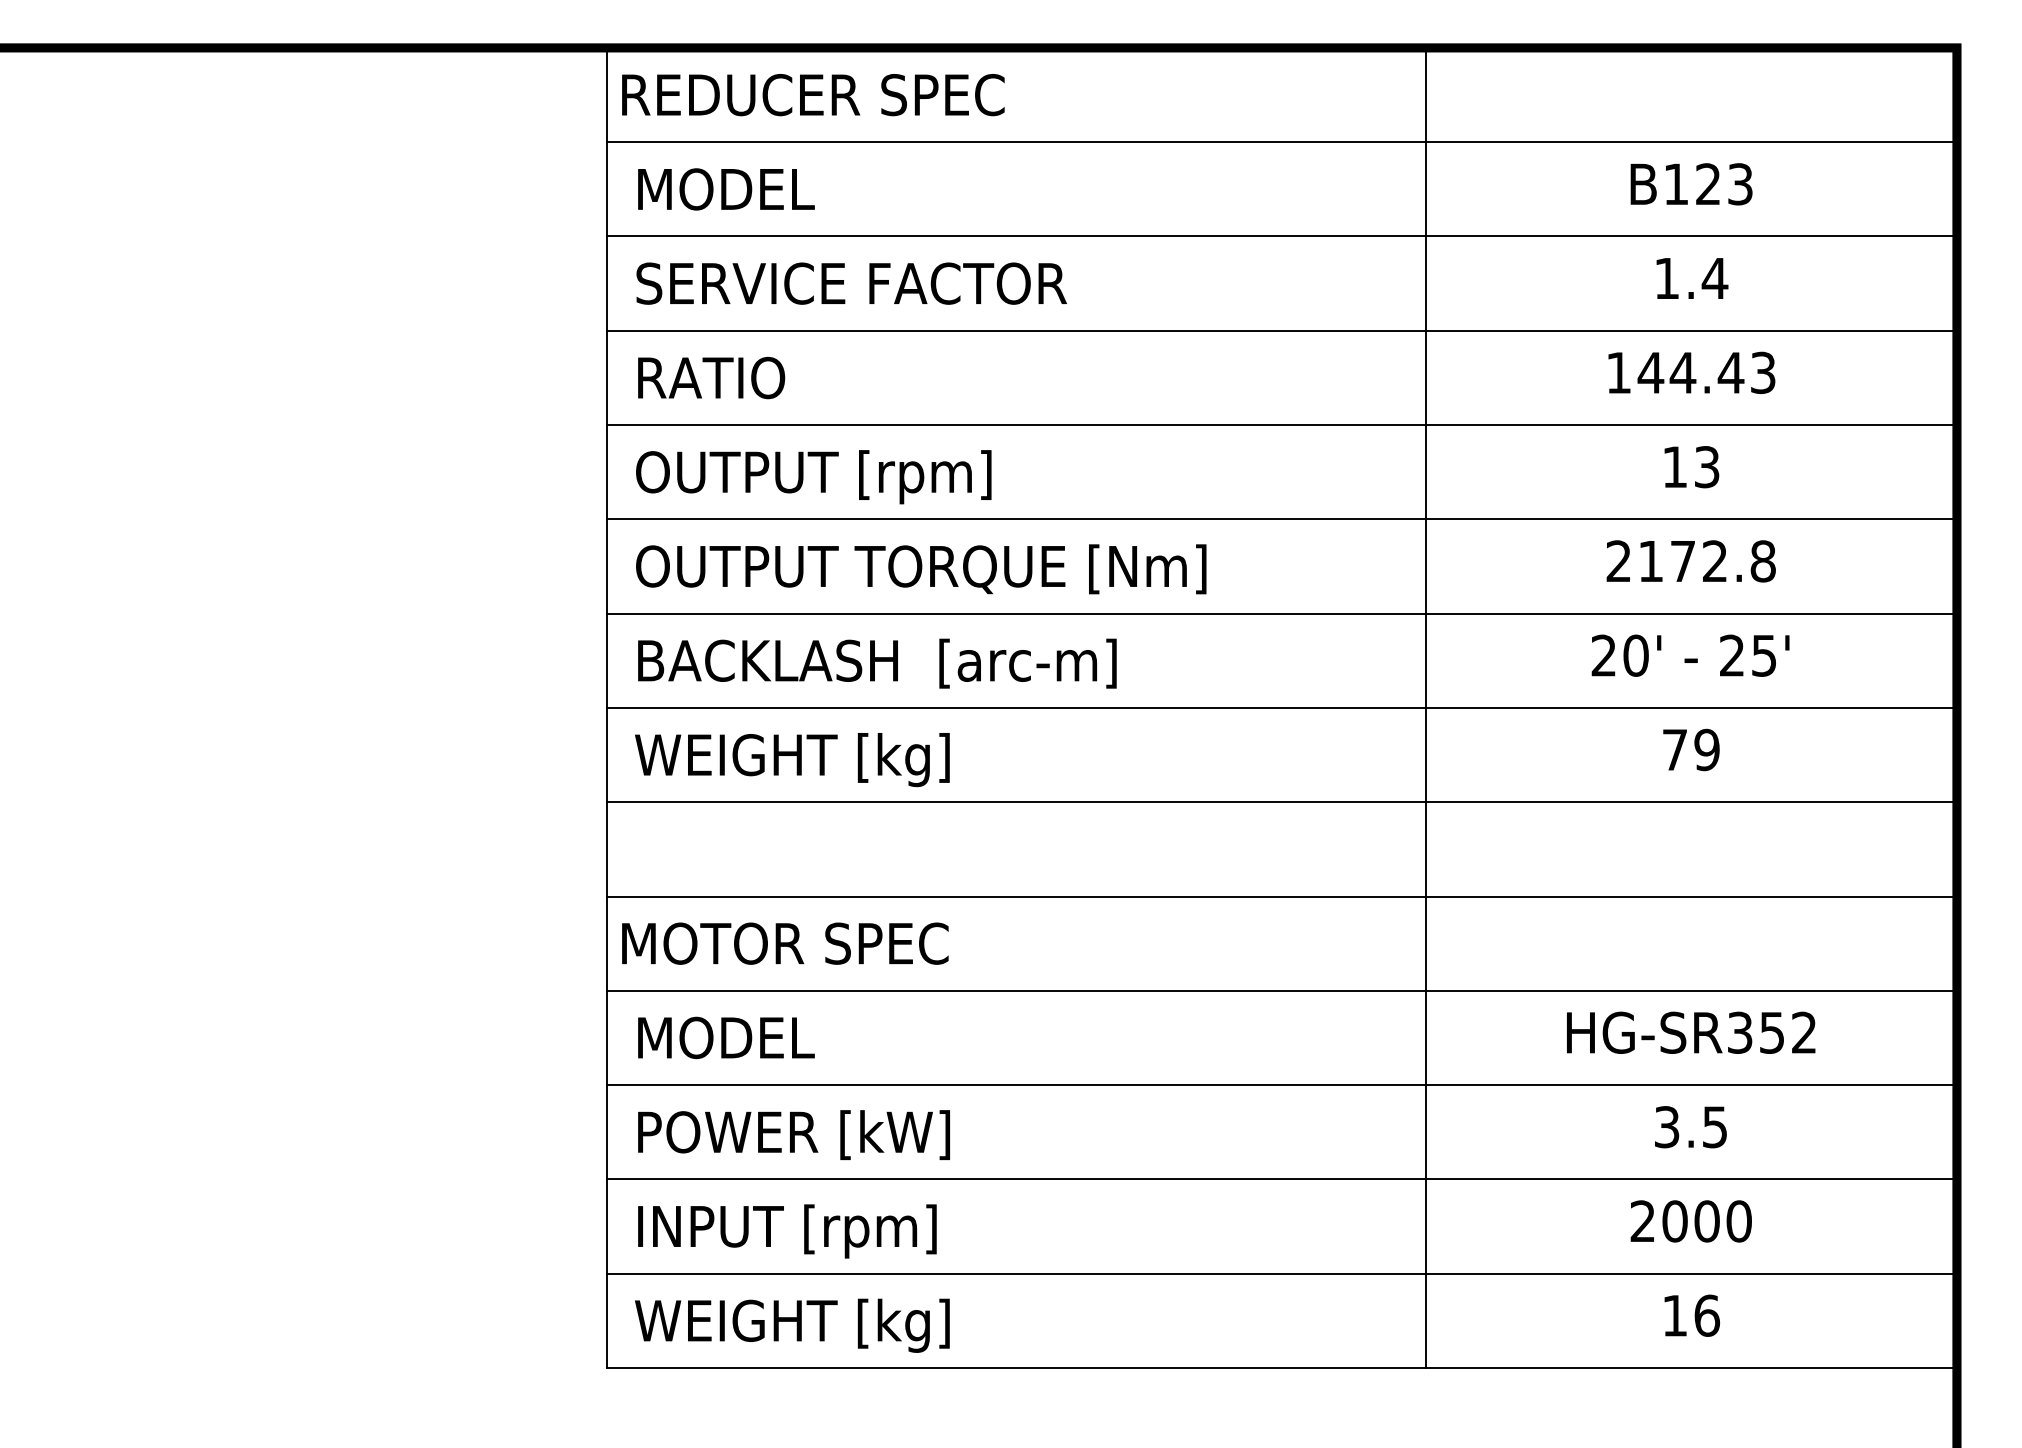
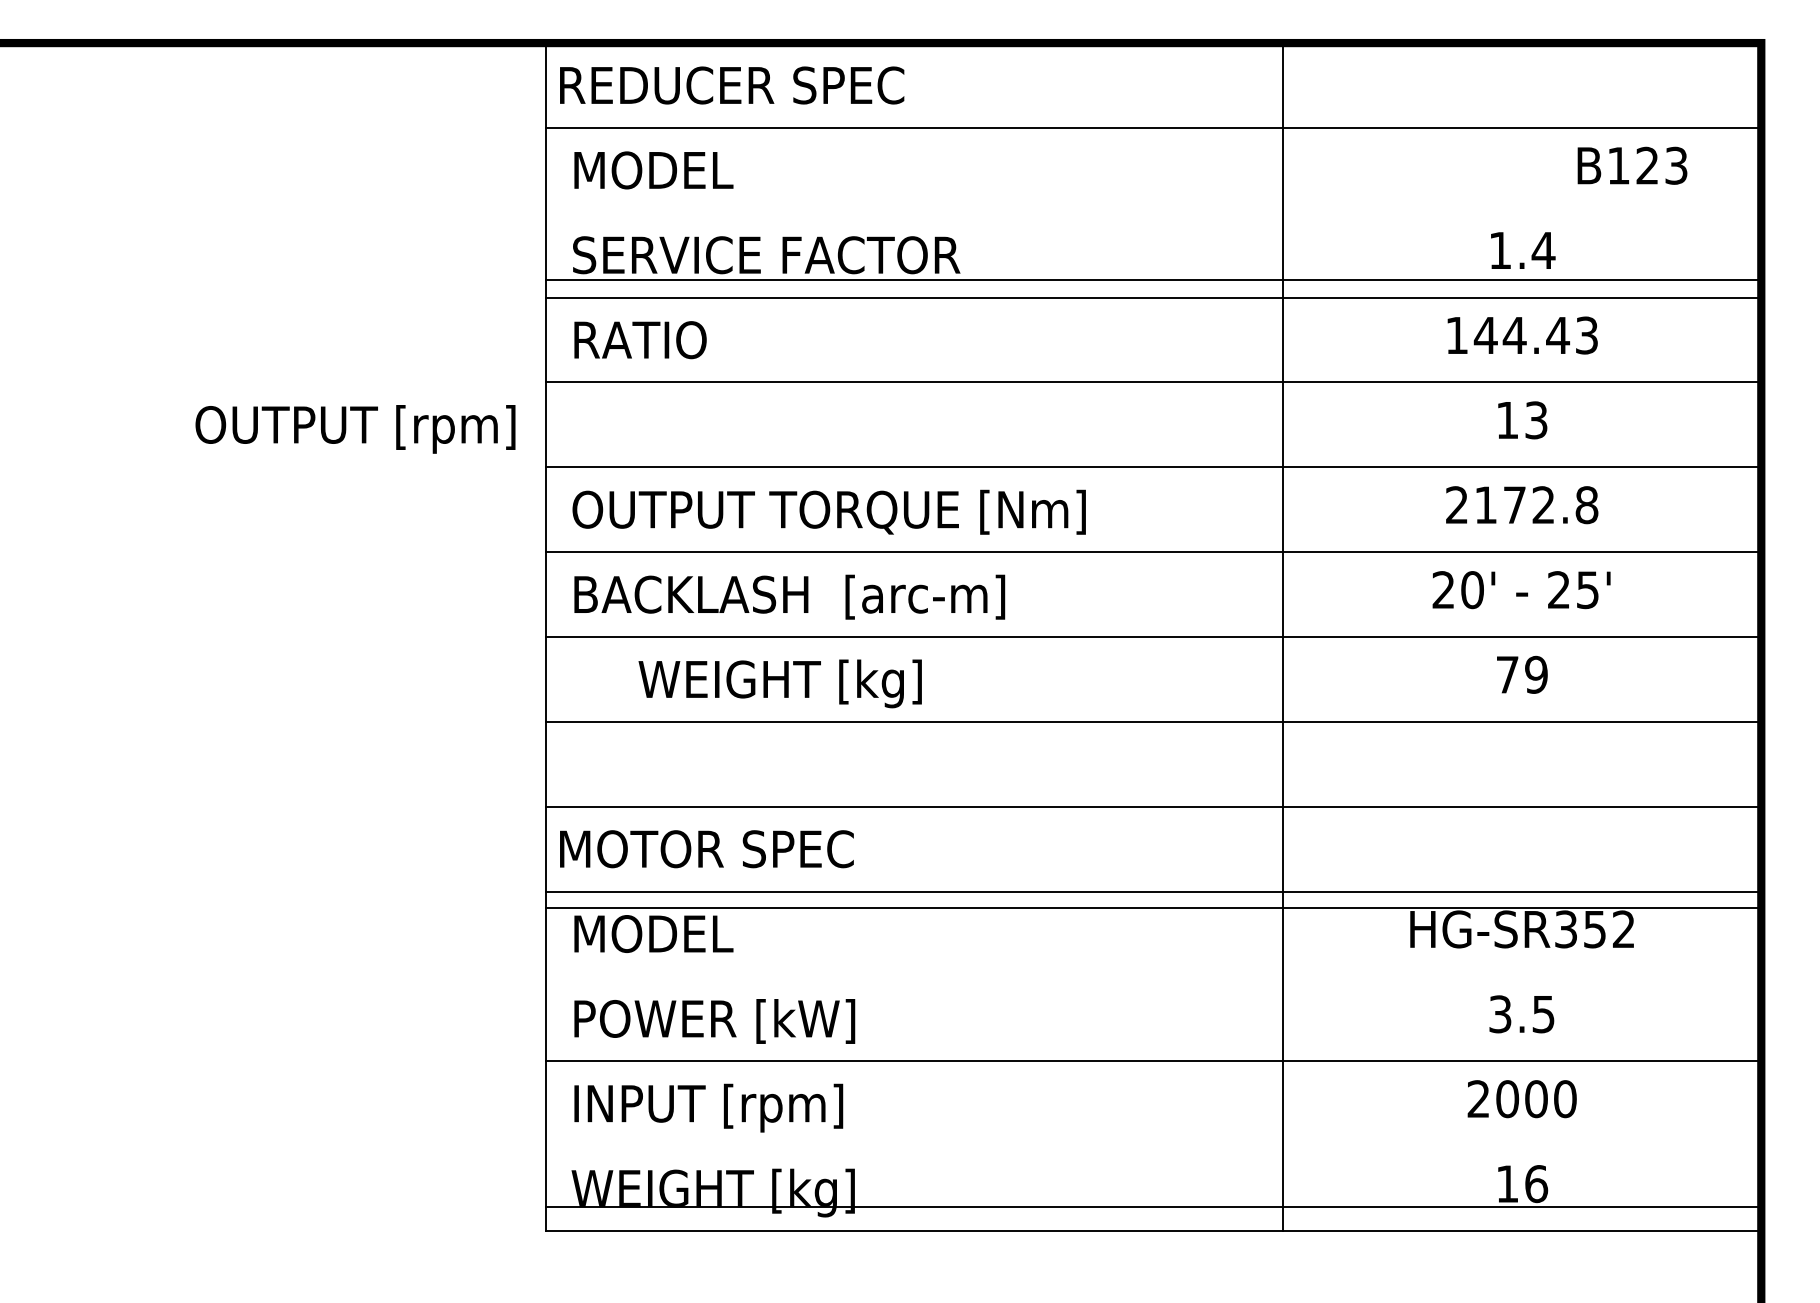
text: (1691, 183) -> (1632, 165), moved
line: (1281, 236) -> (1153, 279), moved
text: (813, 477) -> (355, 429), moved
text: (791, 759) -> (779, 683), moved
line: (1281, 1085) -> (1153, 908), moved
line: (1281, 1274) -> (1153, 1207), moved

